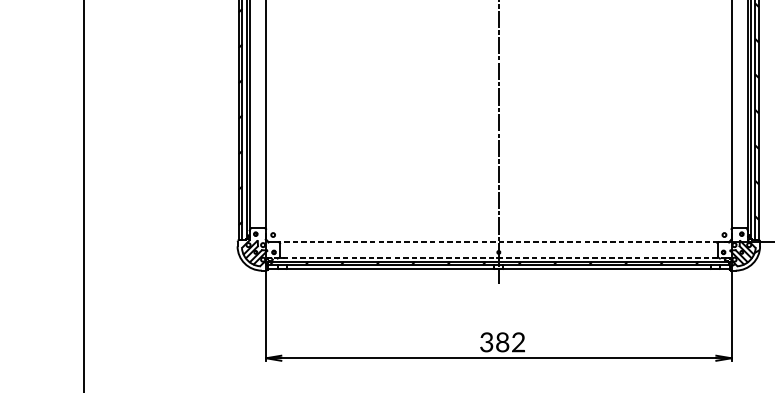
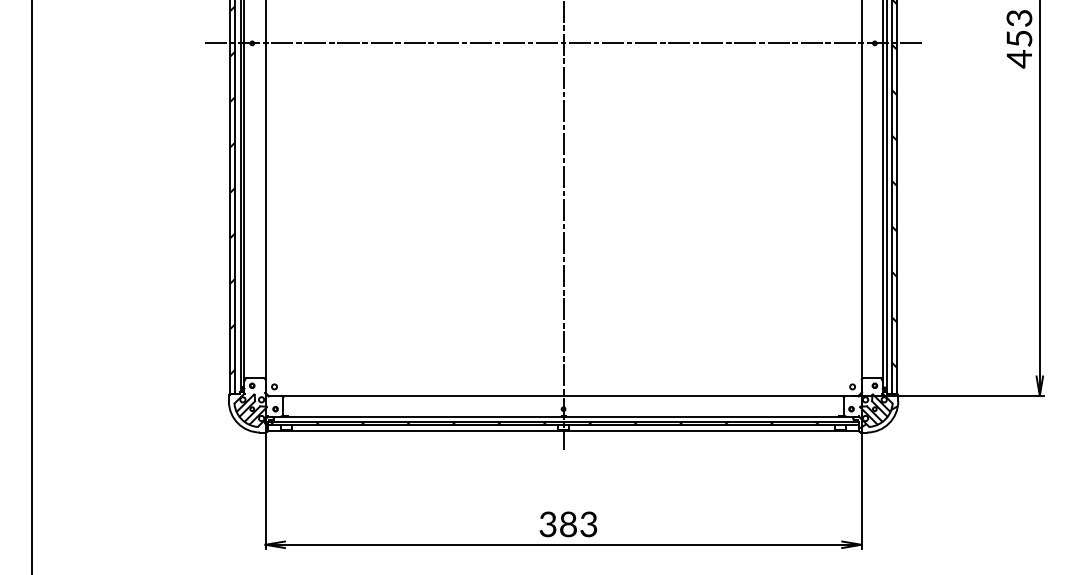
line: (498, 241) -> (563, 395), dashed -> solid
line: (498, 258) -> (563, 416), dashed -> solid
text: (518, 343) -> (588, 525), 382 -> 383

